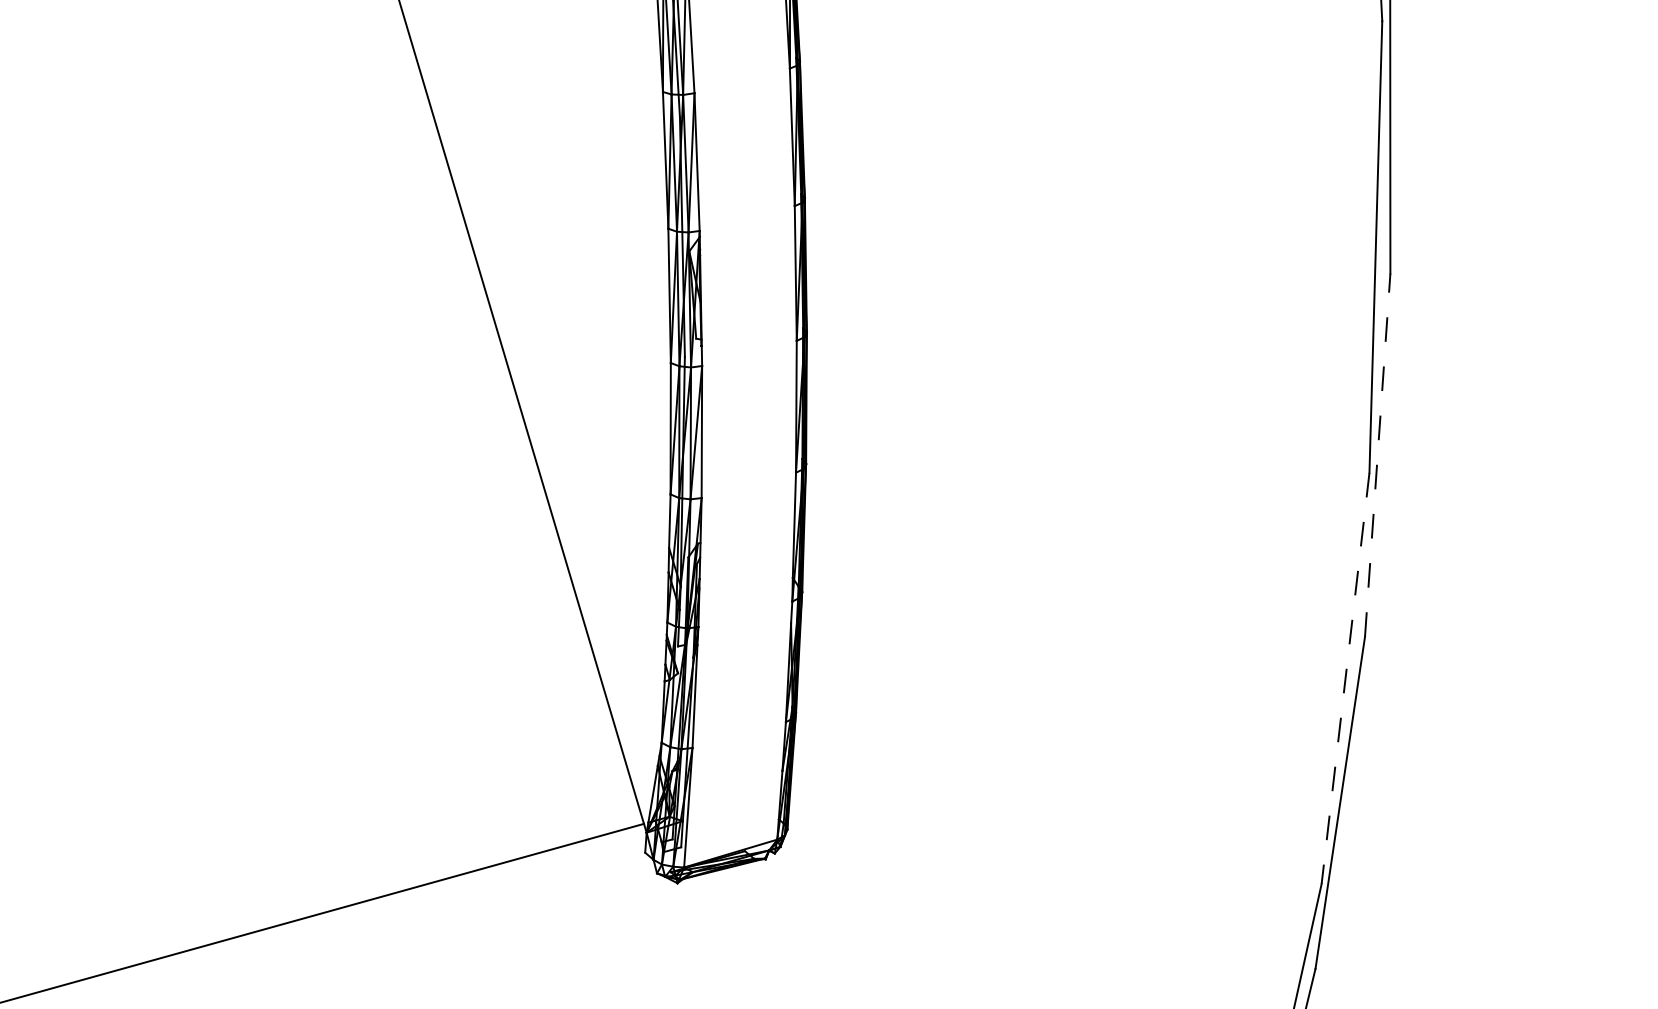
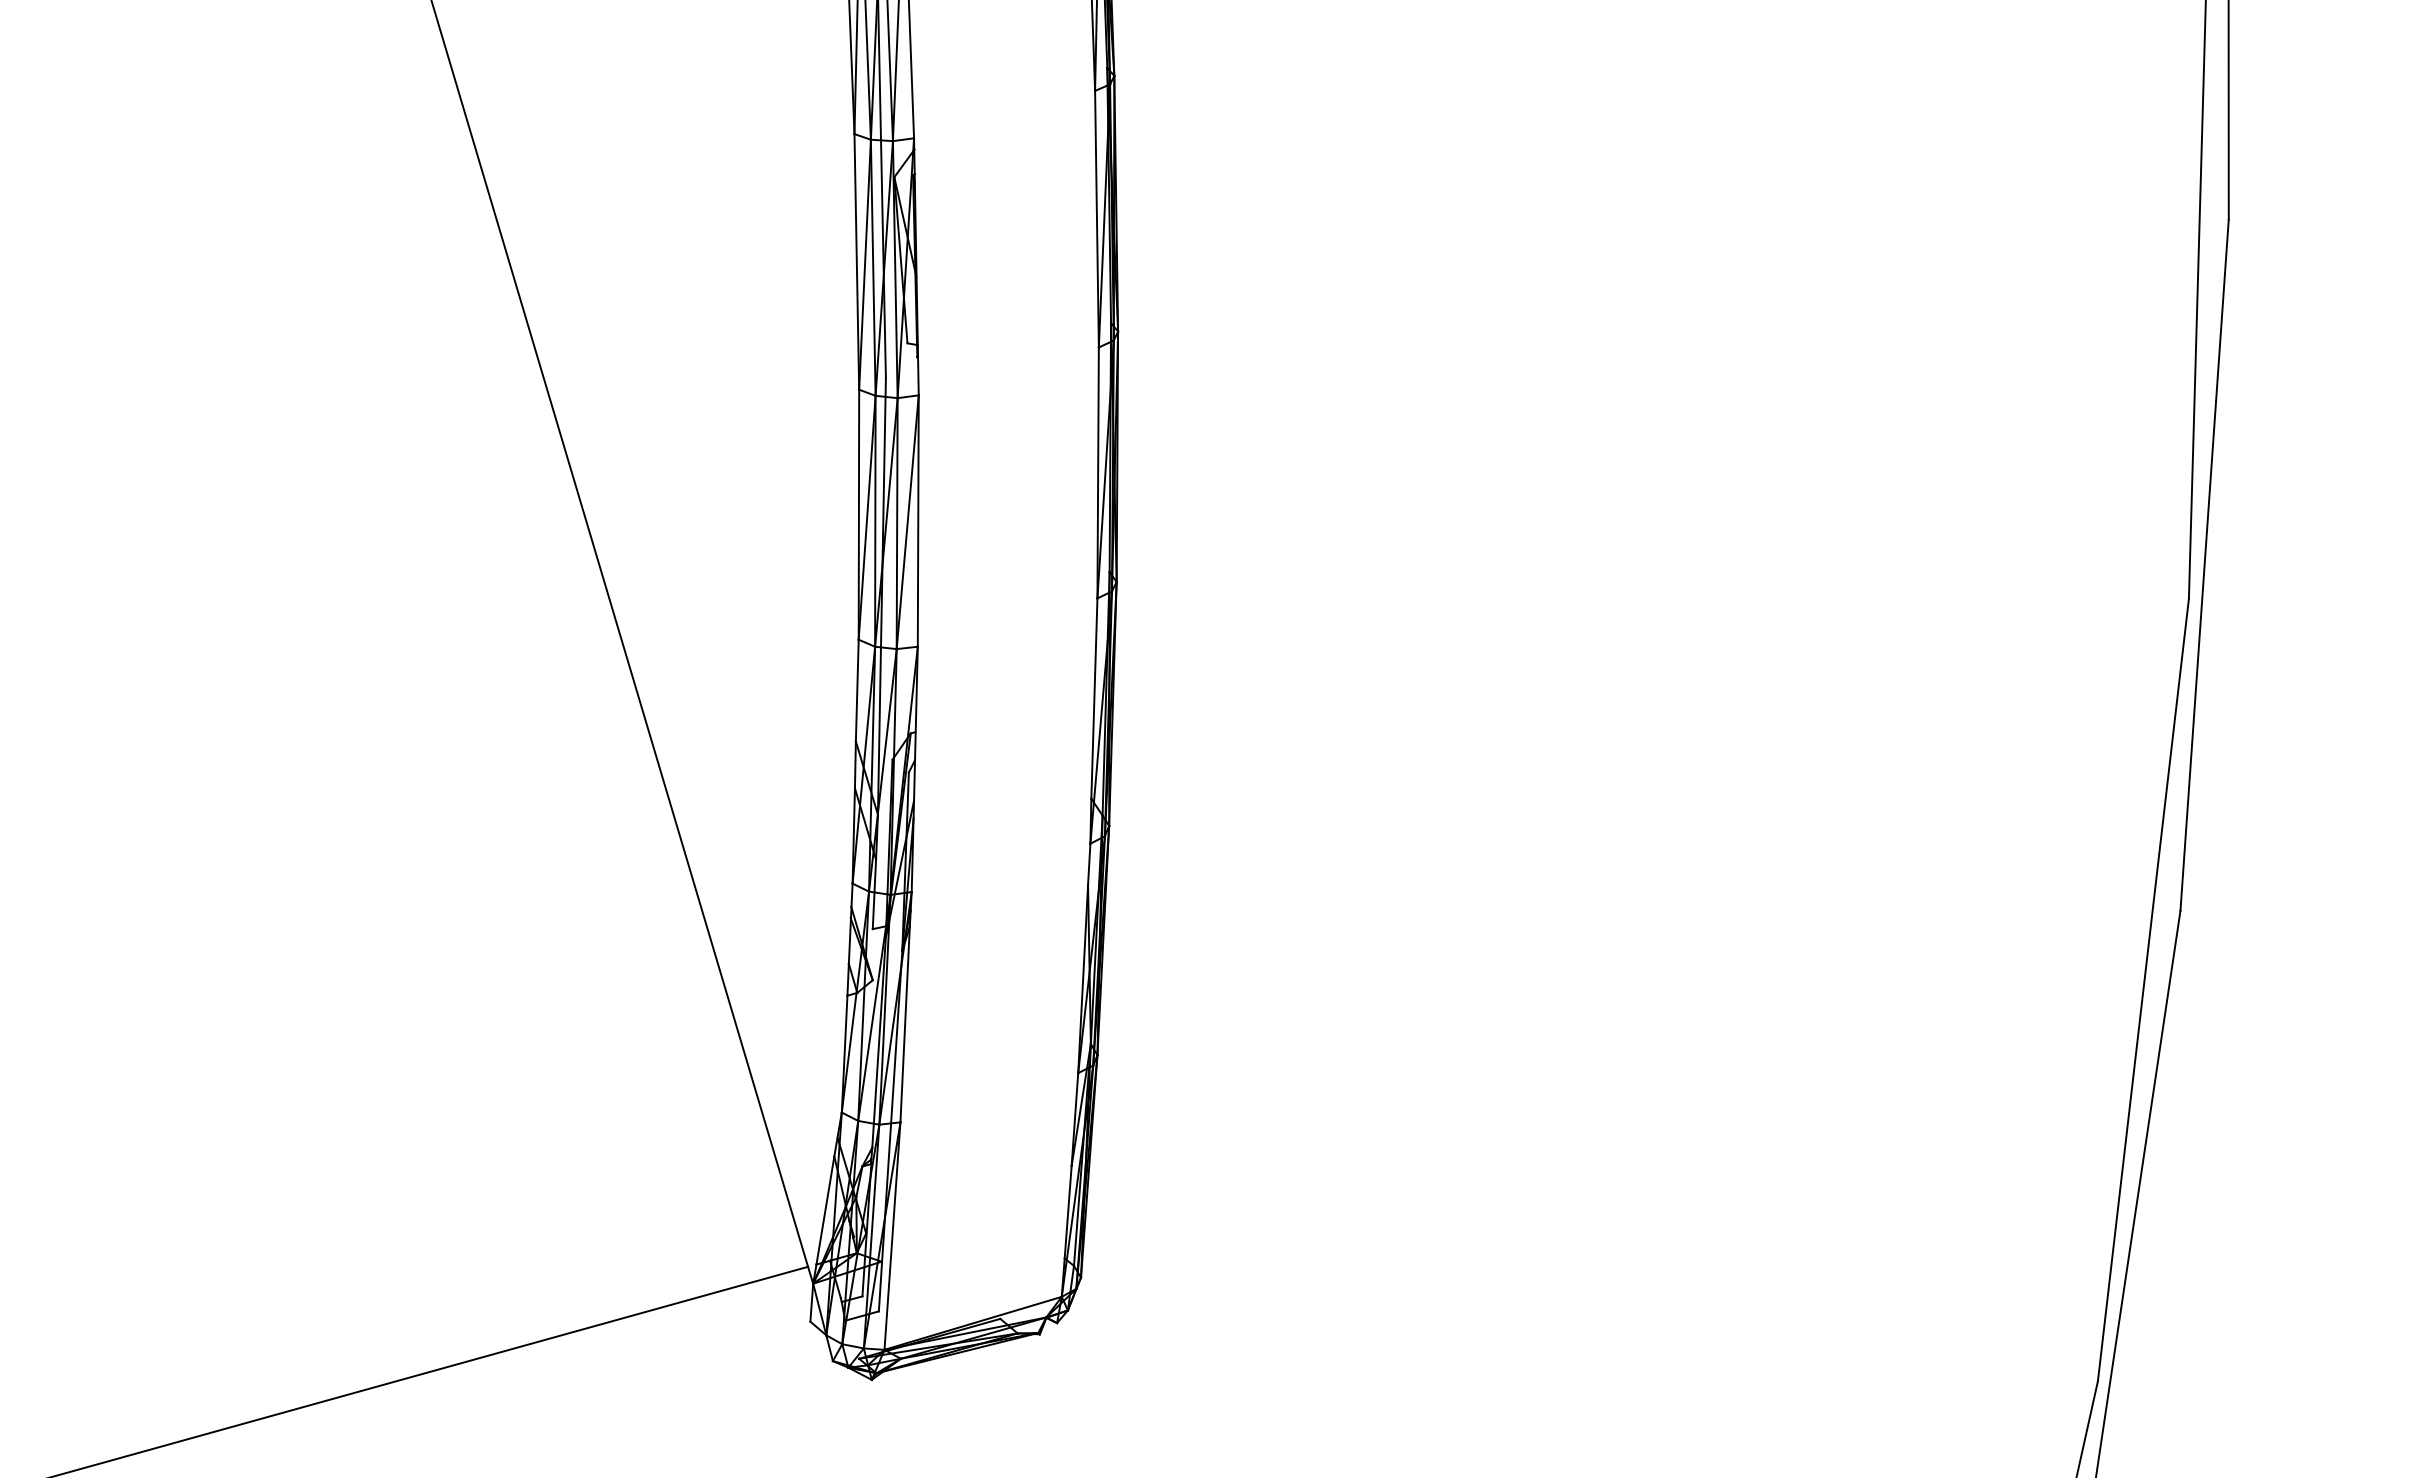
line: (1377, 454) -> (2204, 563), dashed -> solid
line: (1345, 678) -> (2143, 990), dashed -> solid

